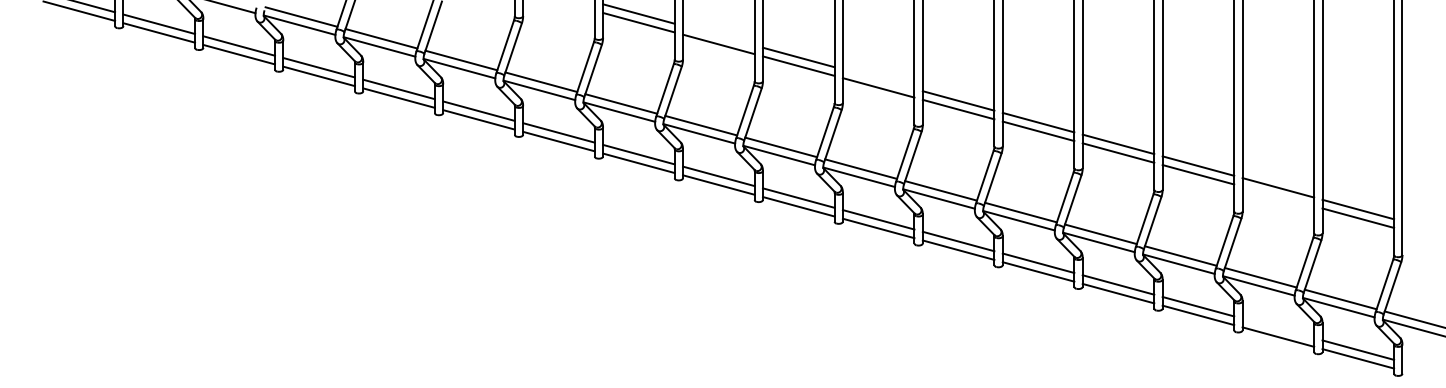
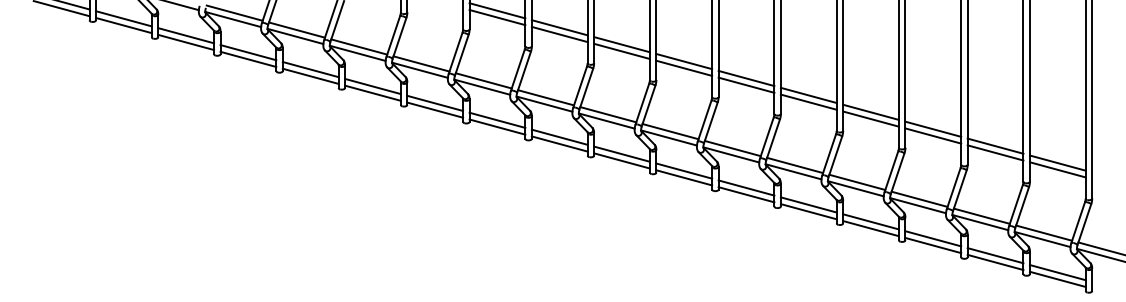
line: (718, 35) -> (559, 27), added
line: (878, 79) -> (684, 61), added
line: (1278, 195) -> (995, 152), added
line: (1278, 328) -> (995, 255), added

